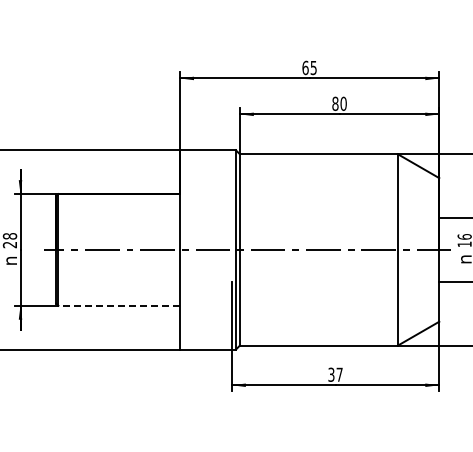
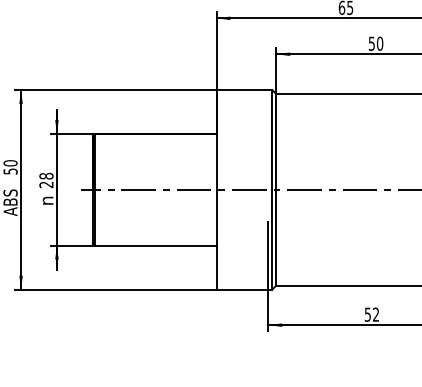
text: (335, 103) -> (371, 43), 80 -> 50
line: (119, 305) -> (155, 245), dashed -> solid
text: (335, 374) -> (371, 314), 37 -> 52

